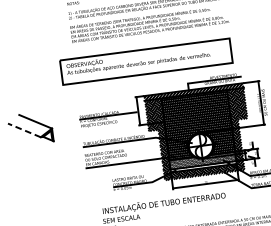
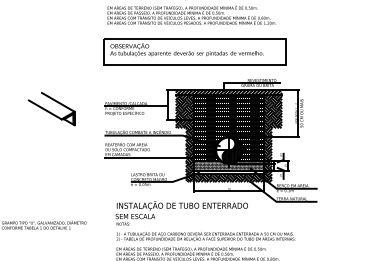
part: (145, 61) -> (194, 51), moved
line: (24, 129) -> (45, 109), dashed -> solid
hatch: (204, 145) -> (232, 150), added

